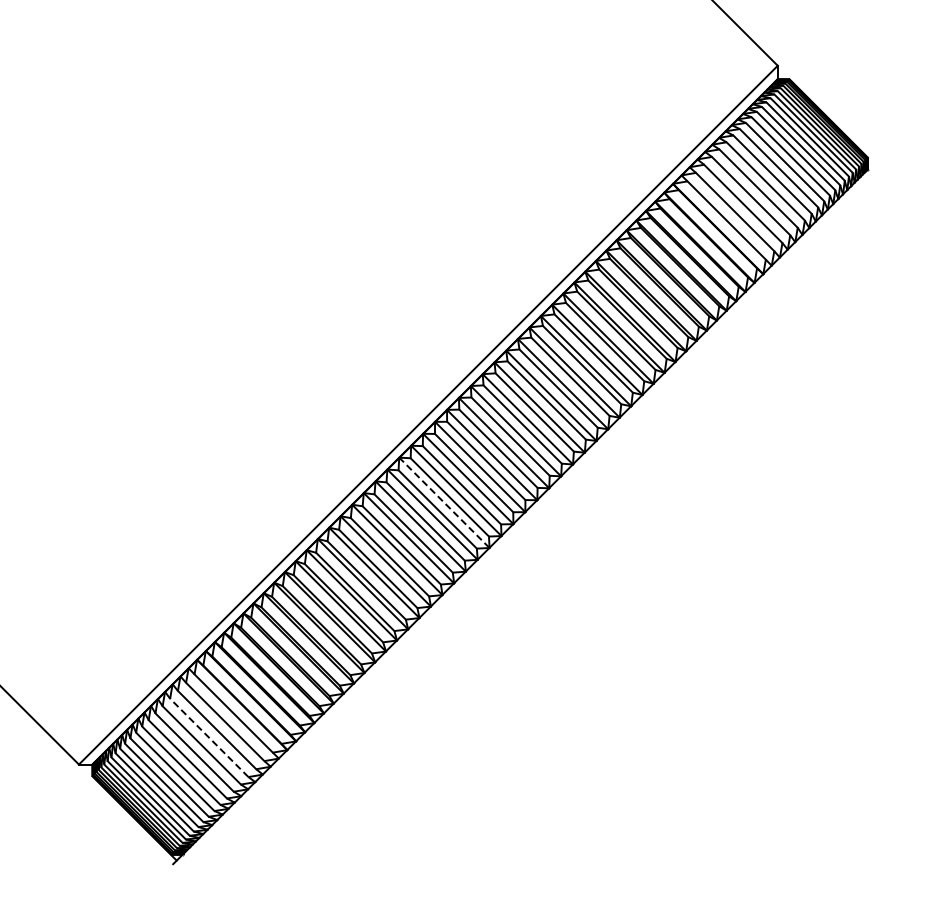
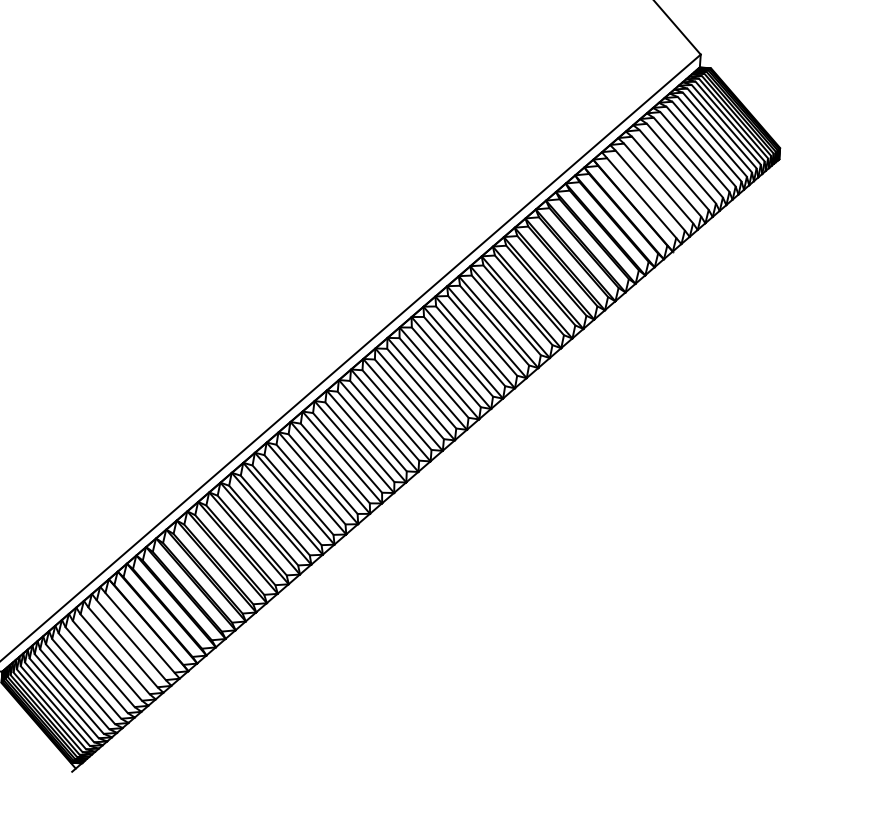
line: (444, 502) -> (354, 446), dashed -> solid
line: (208, 737) -> (114, 653), dashed -> solid

